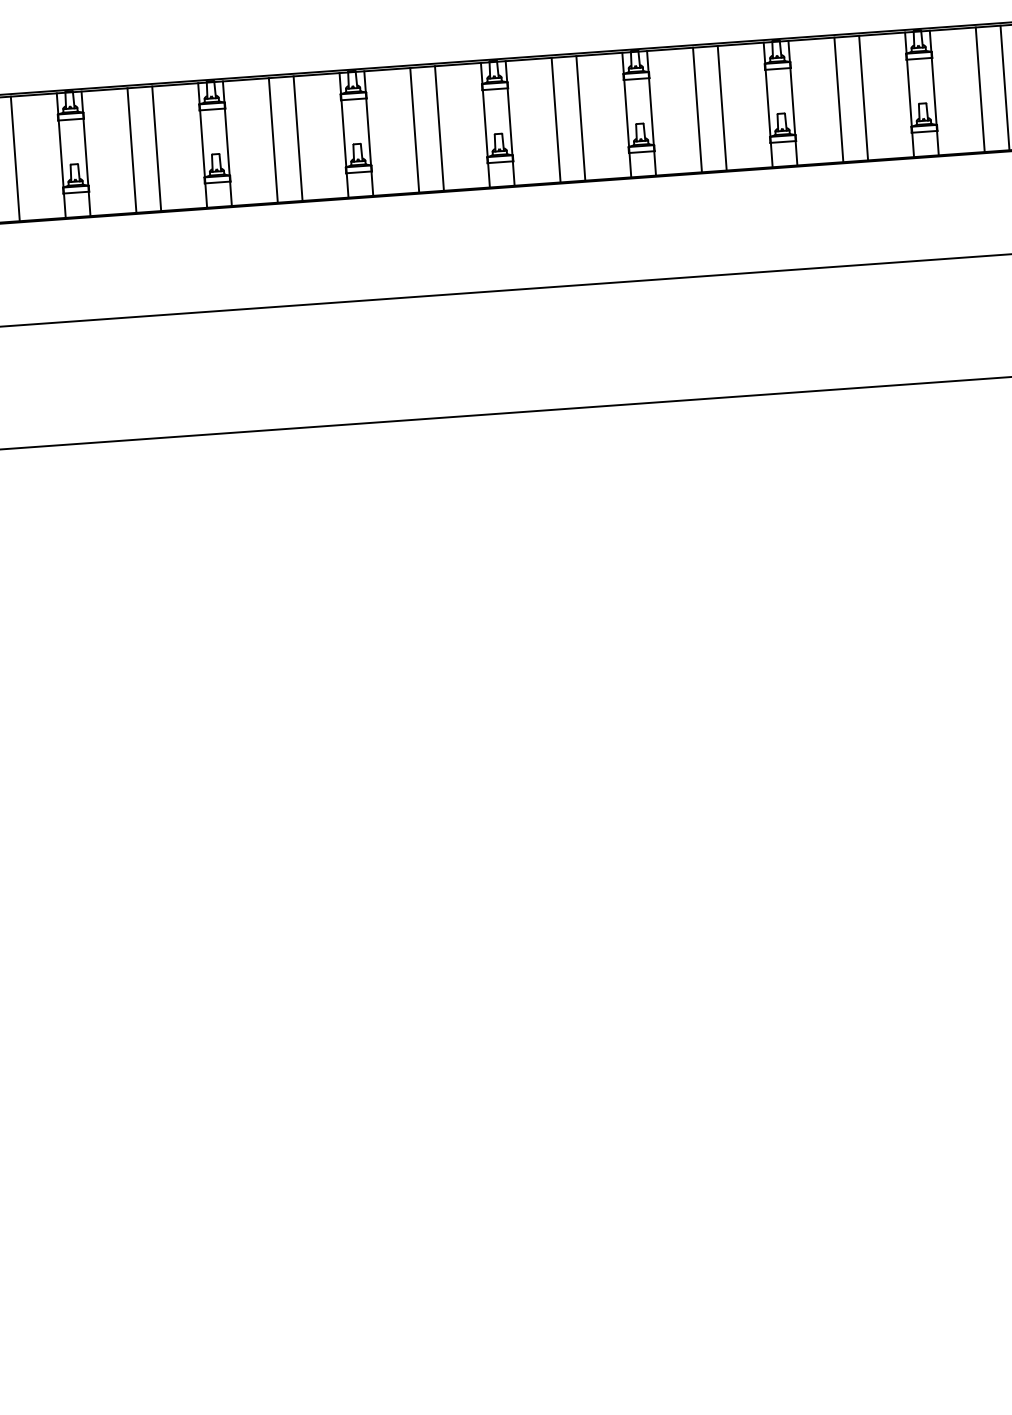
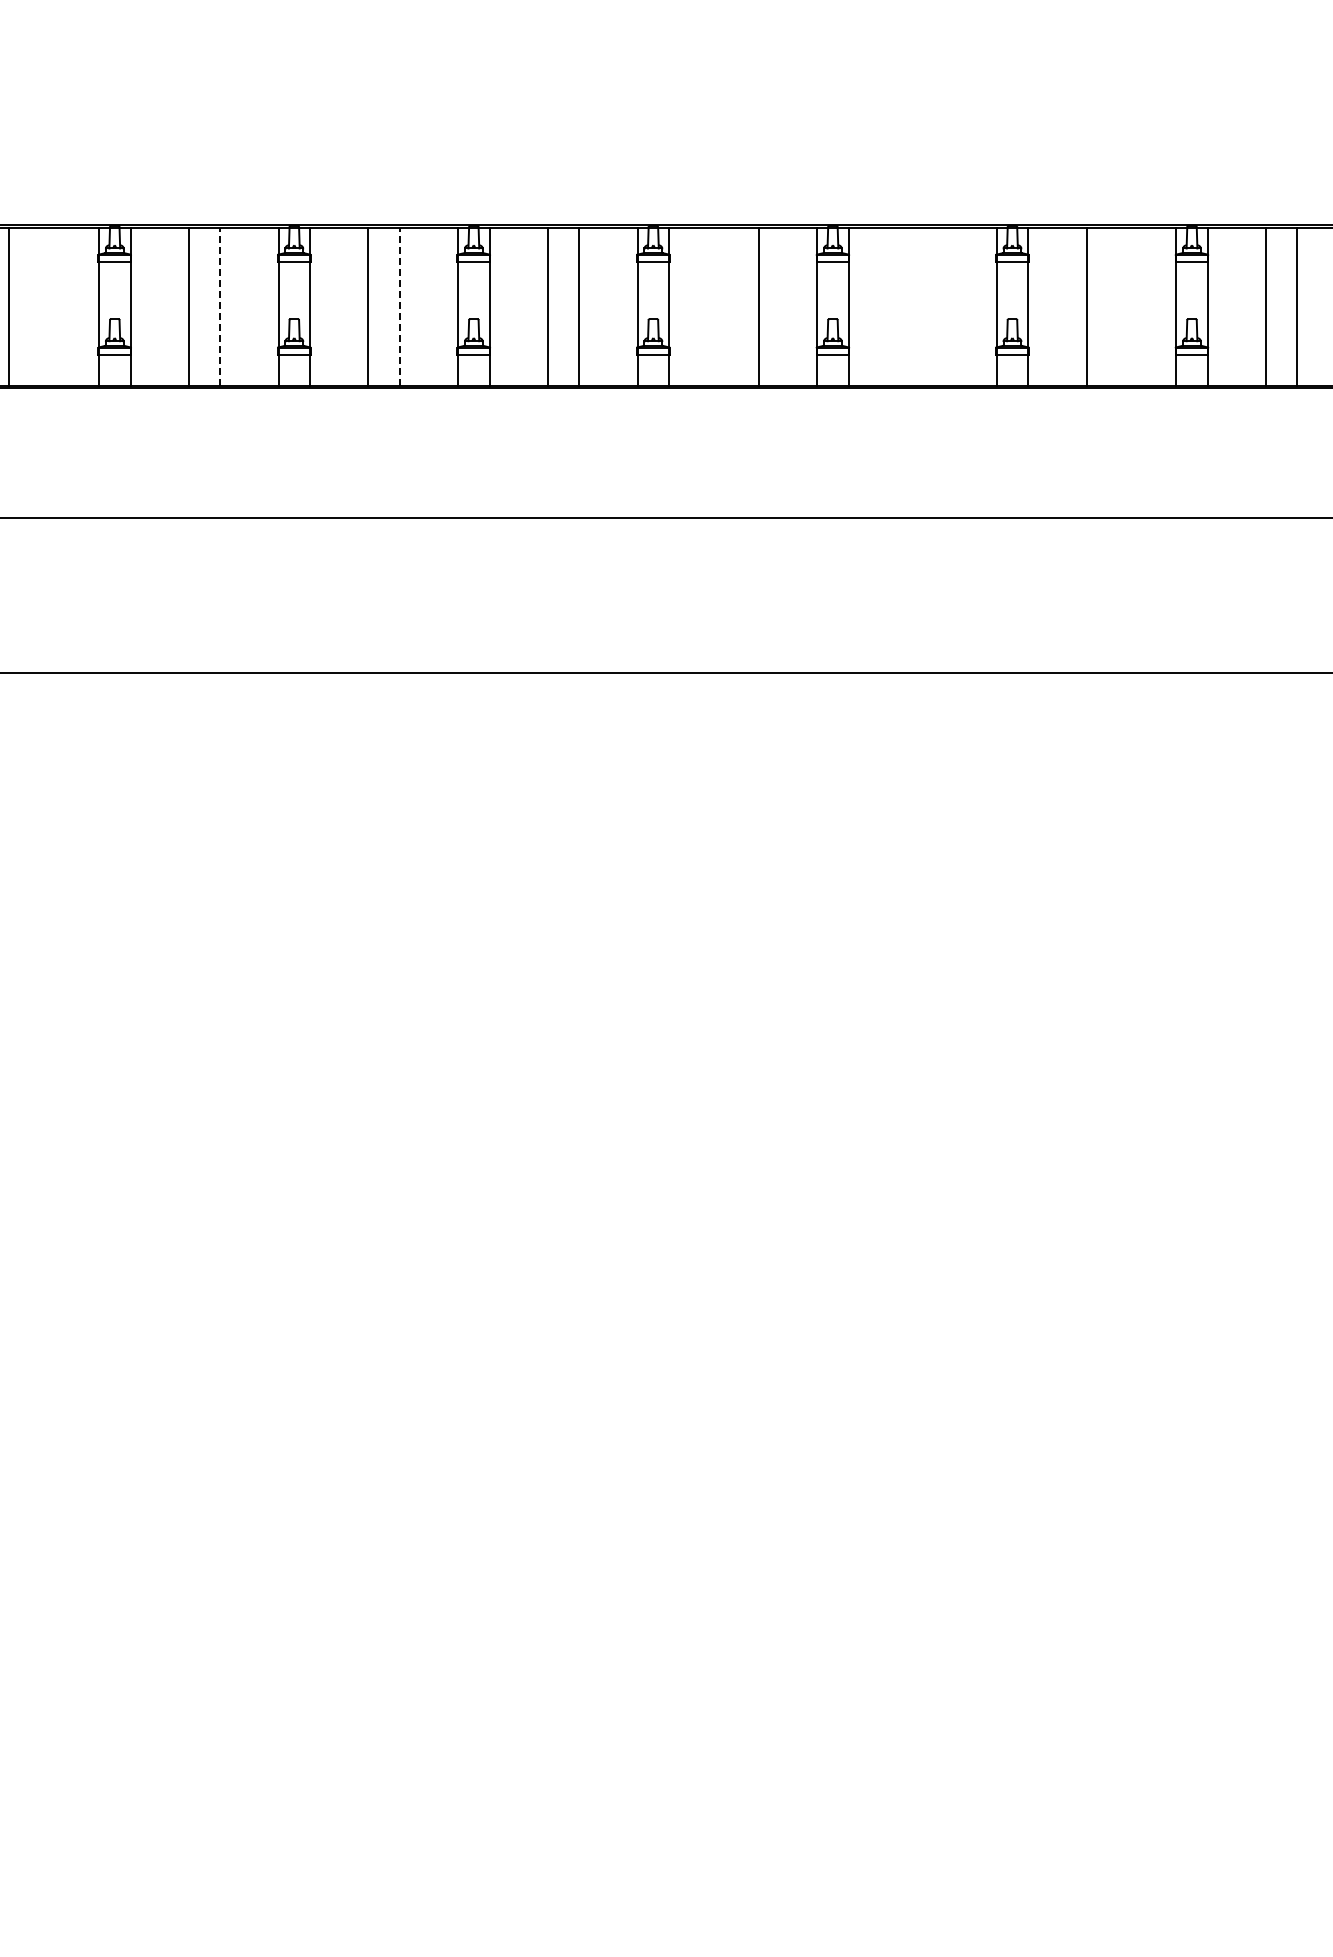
line: (863, 97) -> (1117, 306), removed
line: (722, 107) -> (938, 306), removed
line: (697, 109) -> (906, 306), removed
line: (556, 119) -> (727, 306), removed
line: (297, 138) -> (399, 306), solid -> dashed
line: (156, 148) -> (220, 306), solid -> dashed
line: (15, 158) -> (40, 306), removed

